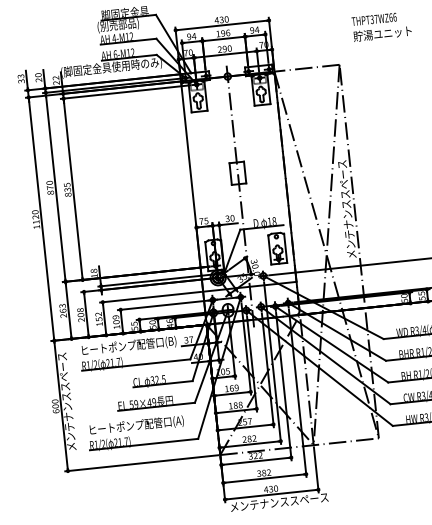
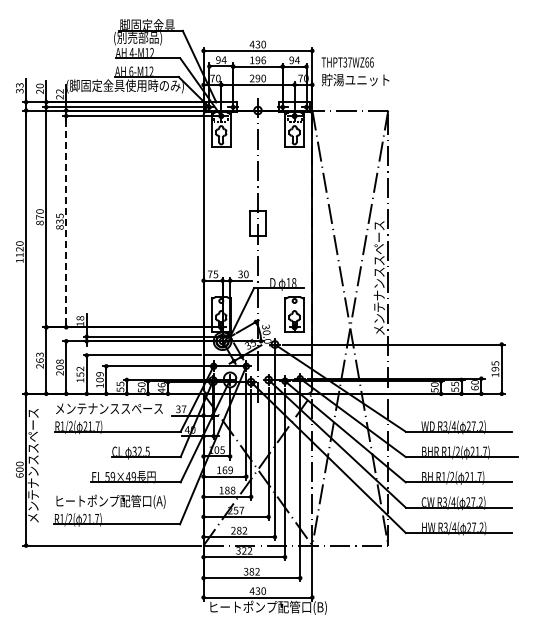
text: (381, 26) -> (355, 71), moved
line: (73, 189) -> (66, 221), solid -> dashed
text: (128, 346) -> (111, 409), ヒートポンプ配管口(B) -> メンテナンススペース
text: (280, 502) -> (267, 607), メンテナンススペース -> ヒートポンプ配管口(B)

